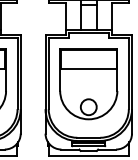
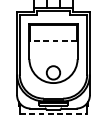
line: (88, 69) -> (53, 41), solid -> dashed
line: (88, 155) -> (53, 113), solid -> dashed

